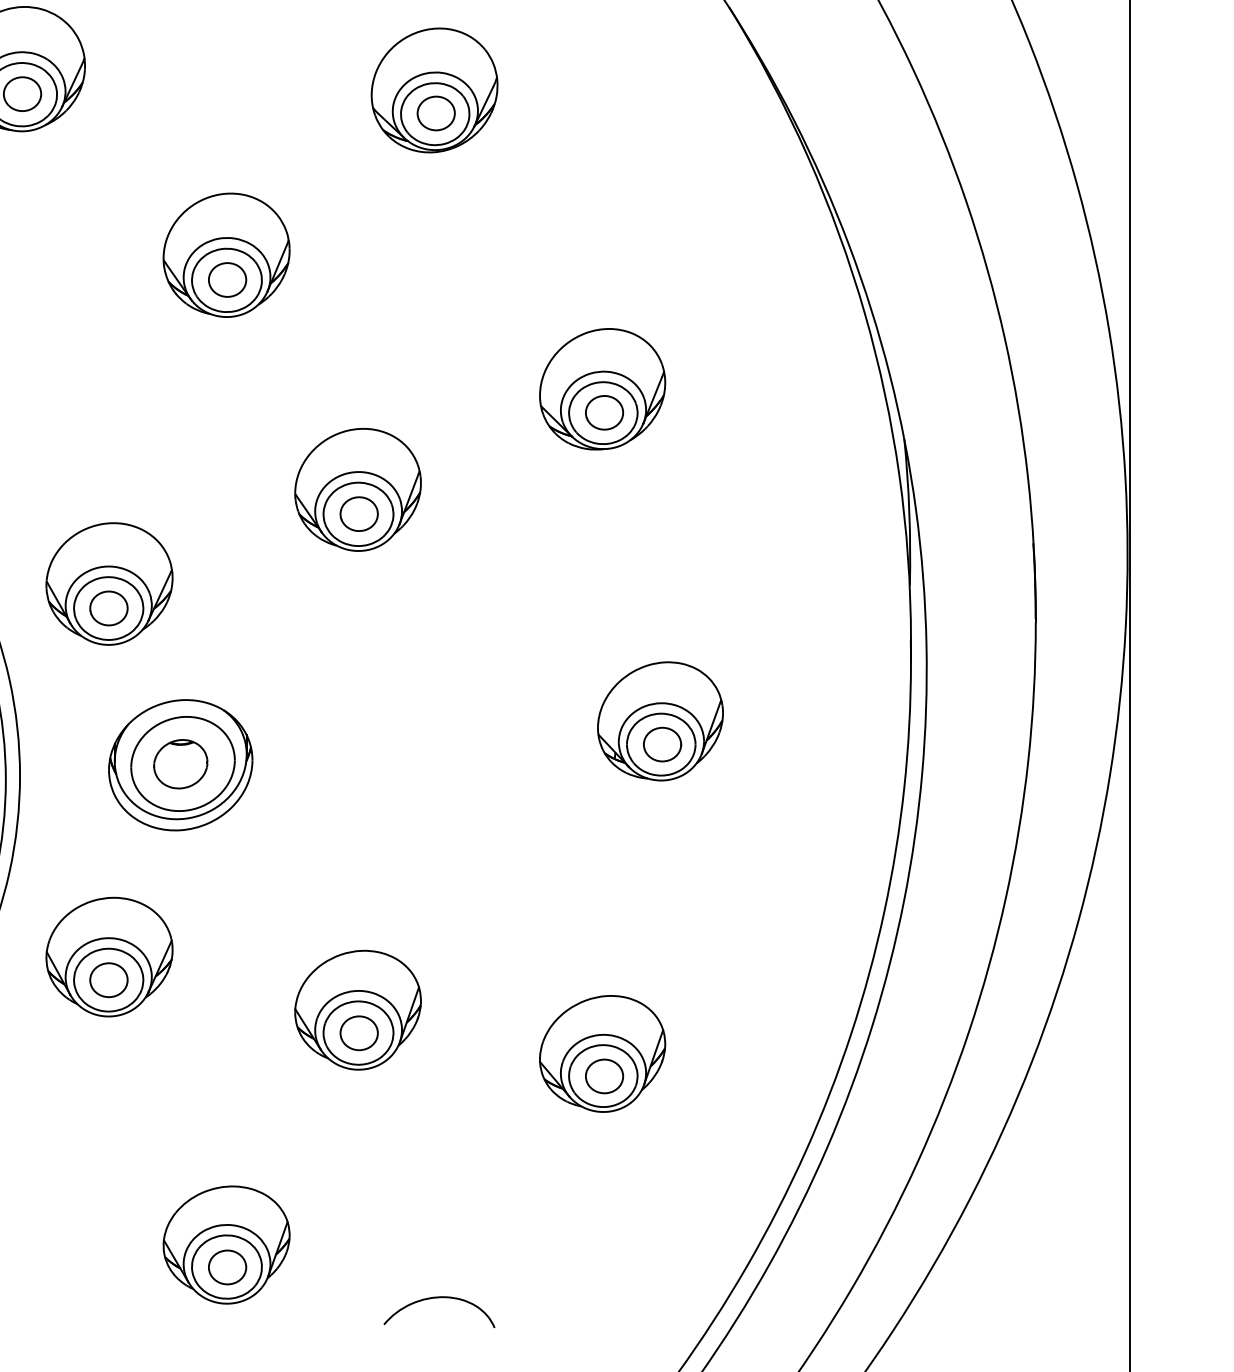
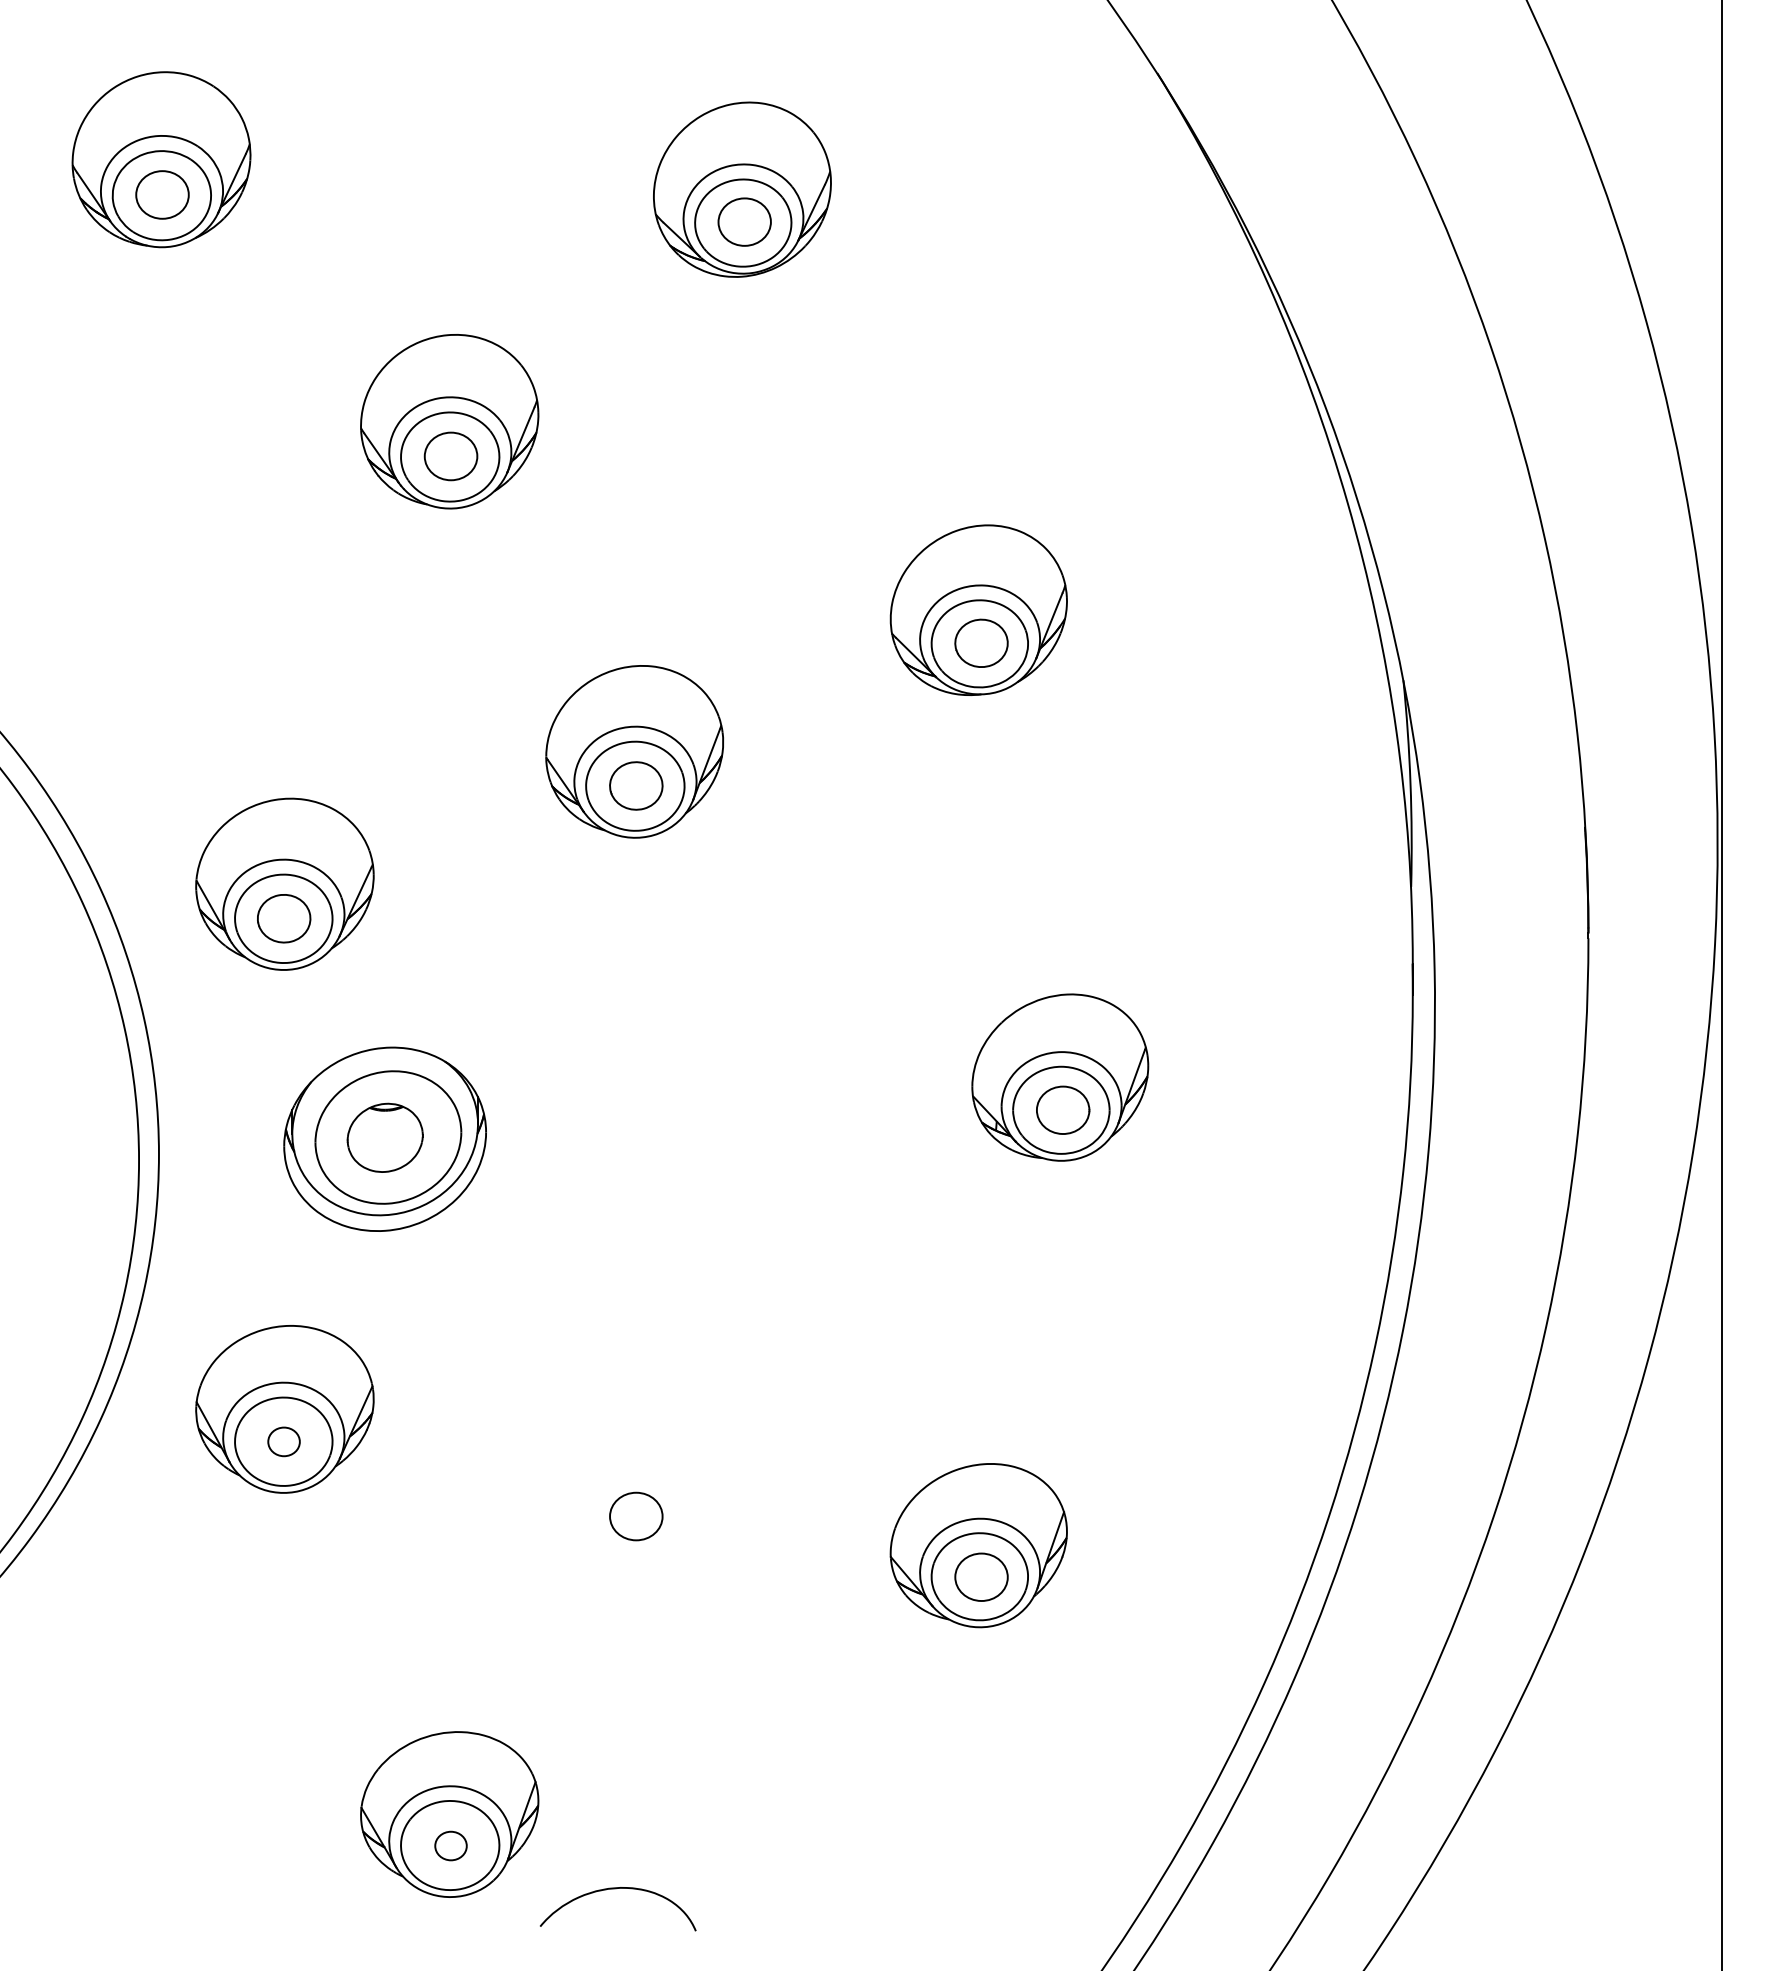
part: (108, 979) -> (283, 1441), size x0.6
part: (357, 1009) -> (634, 1483), removed
part: (227, 1267) -> (450, 1845), size x0.6
curve: (438, 1298) -> (616, 1889), moved

